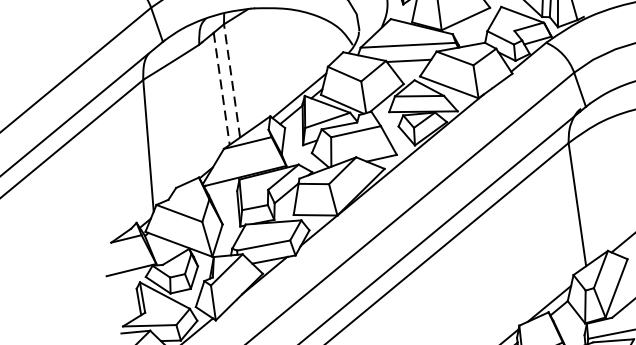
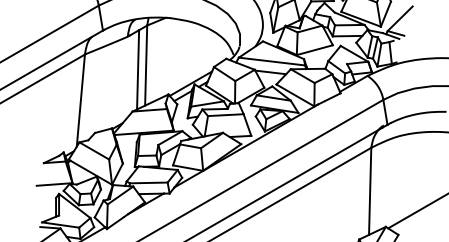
line: (232, 80) -> (146, 65), dashed -> solid
line: (222, 88) -> (138, 69), dashed -> solid

